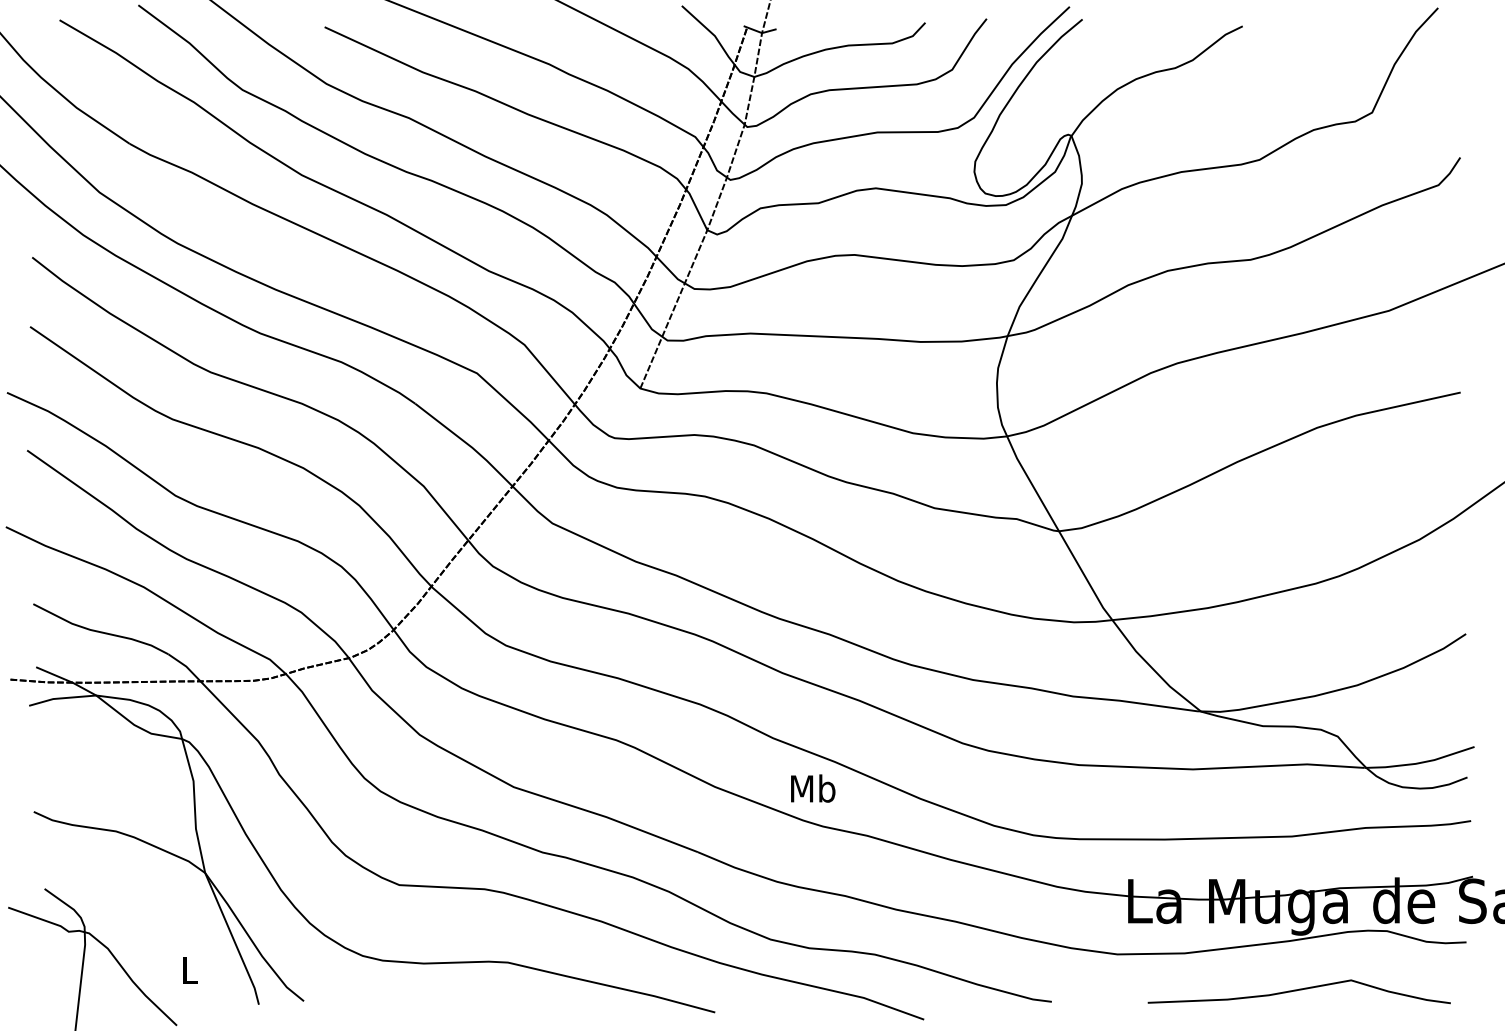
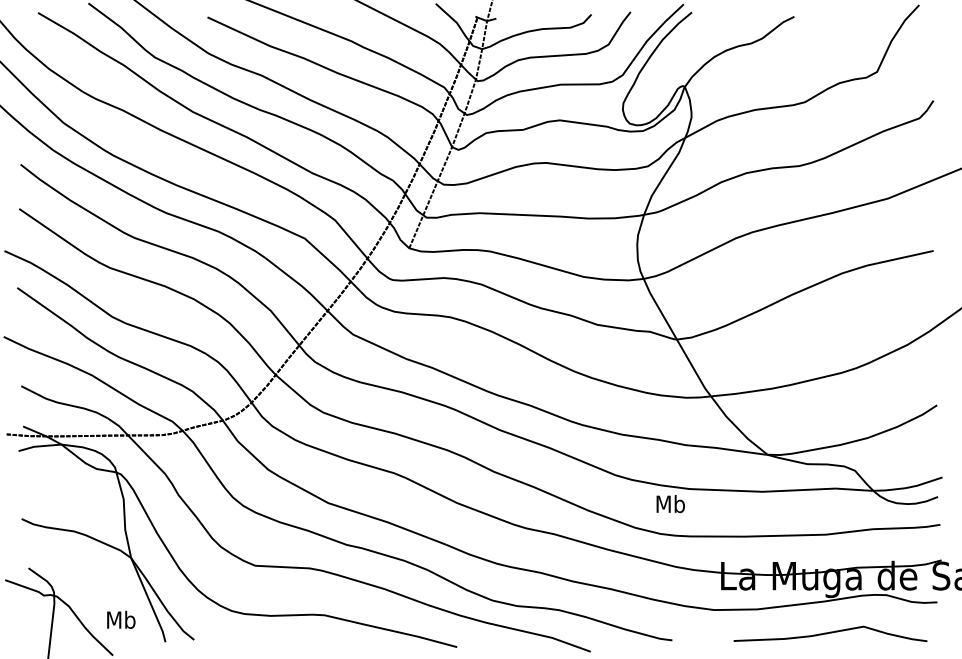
text: (812, 789) -> (670, 504), moved
text: (190, 969) -> (121, 619), L -> Mb

